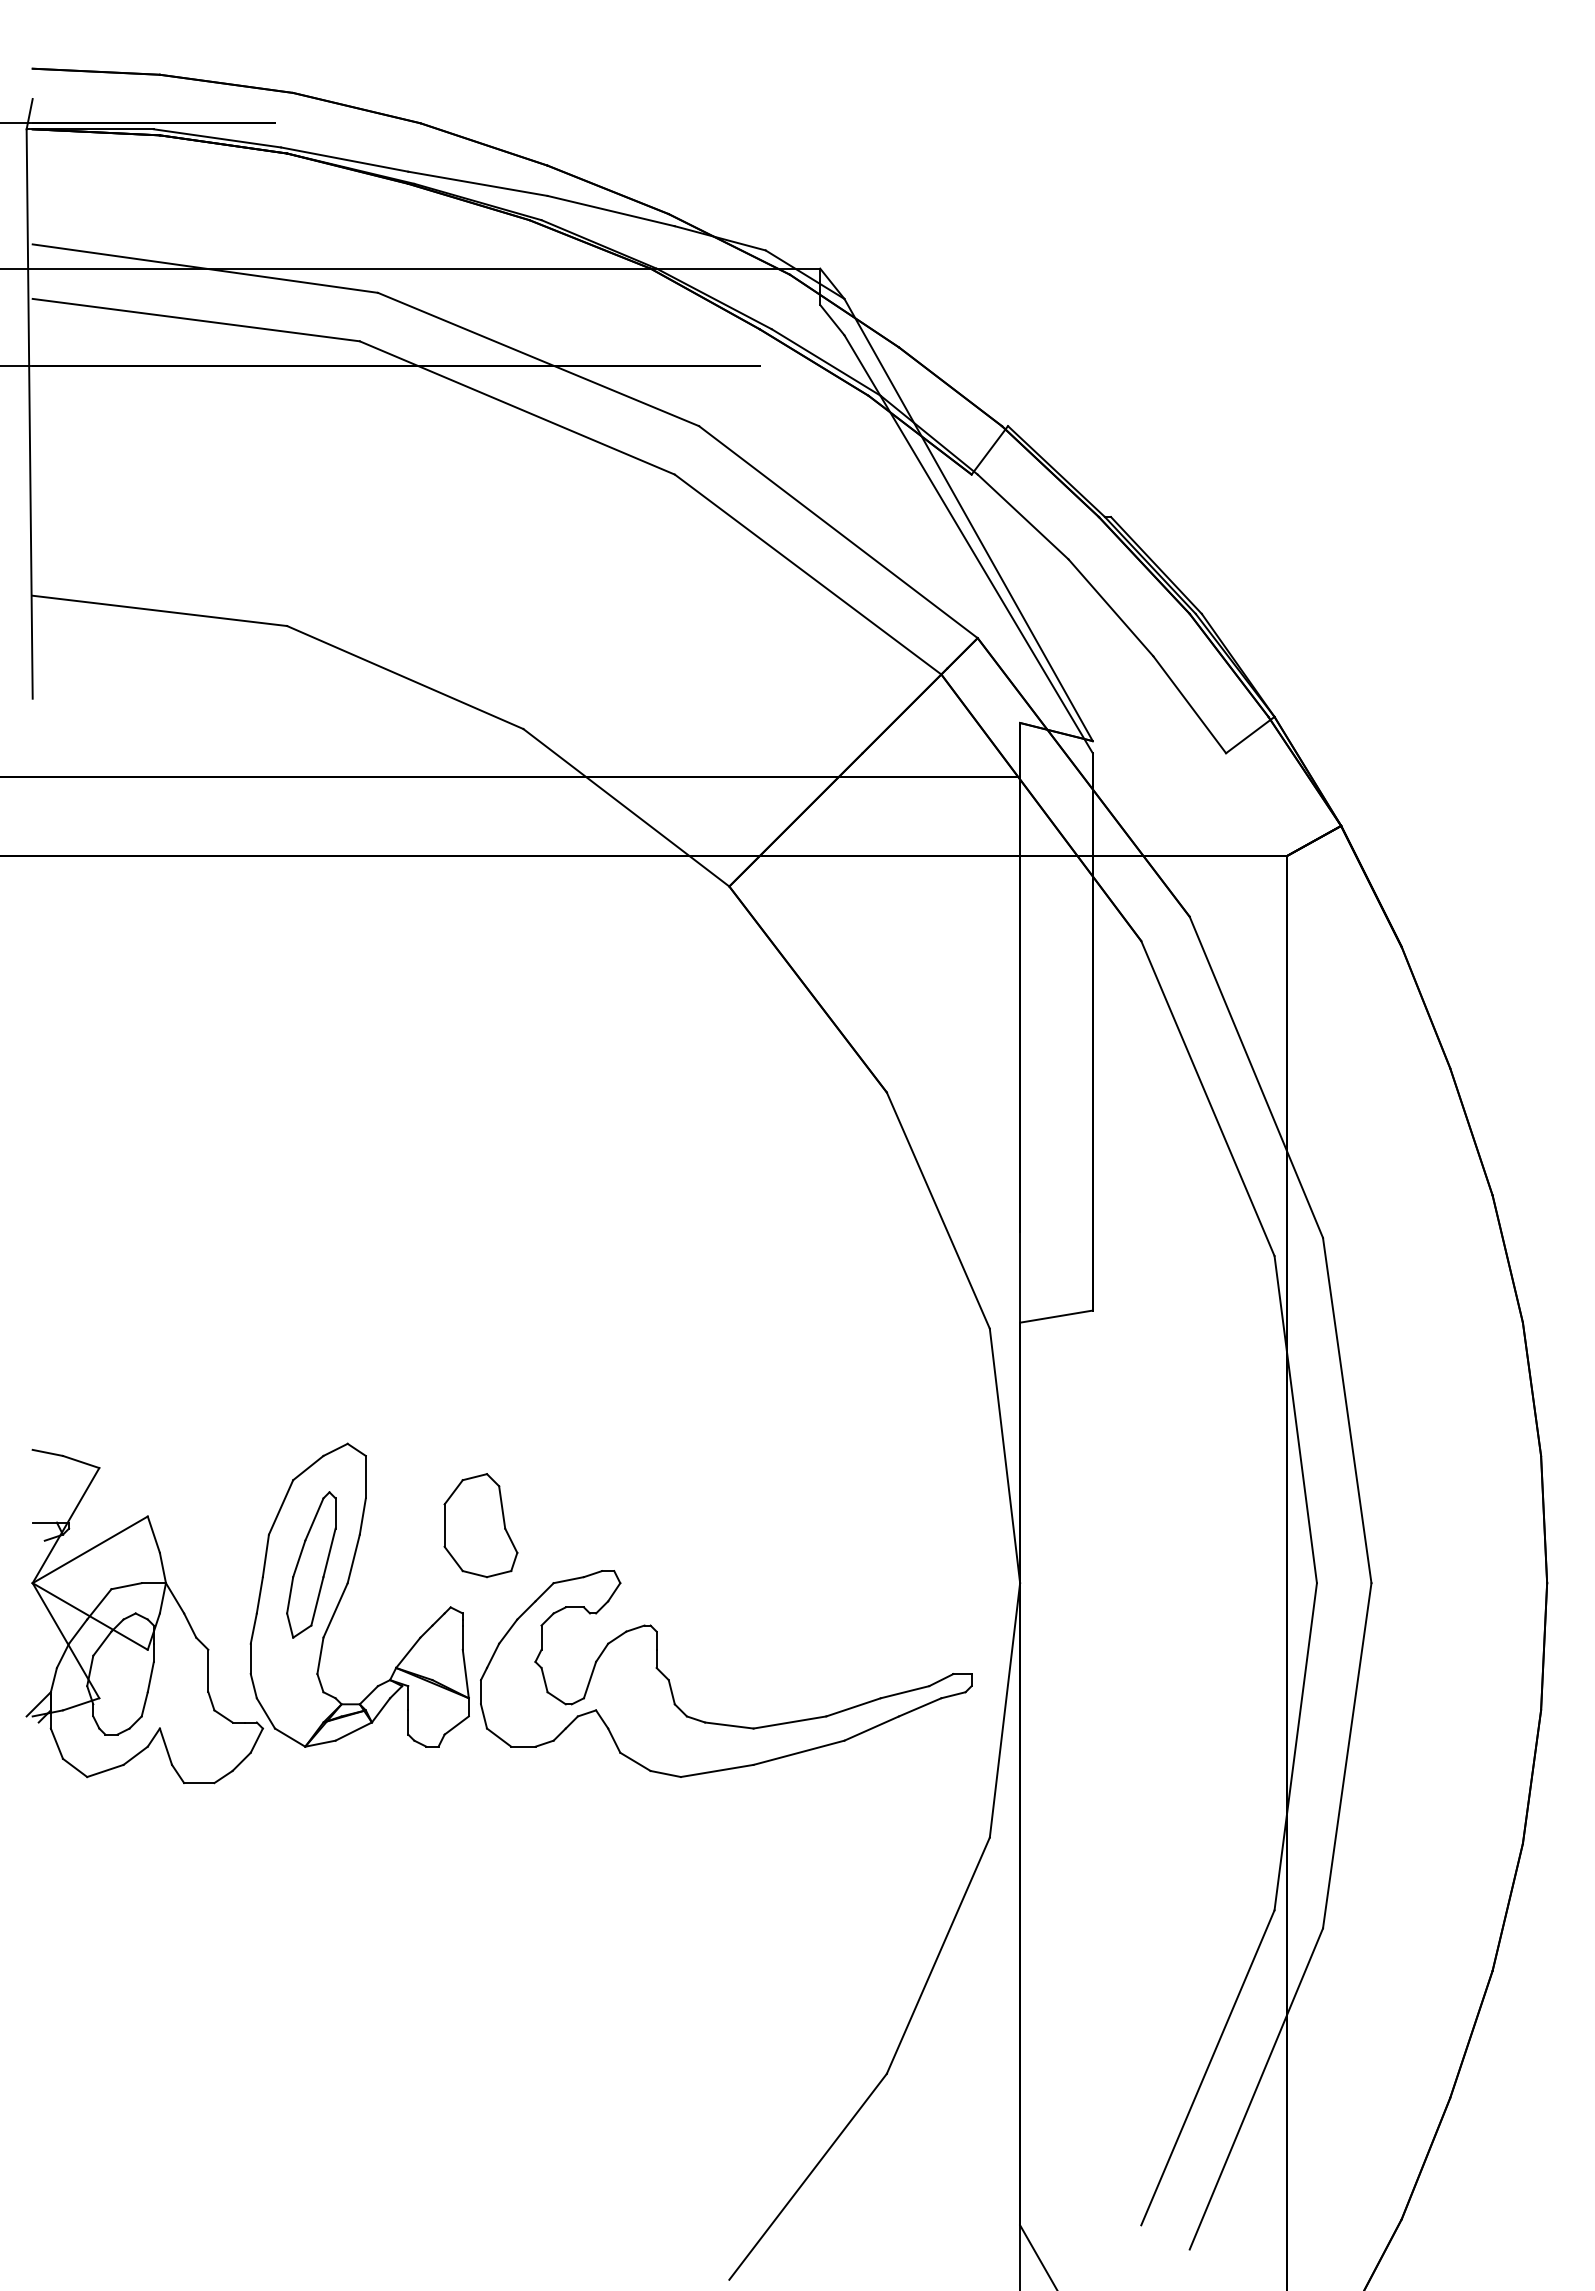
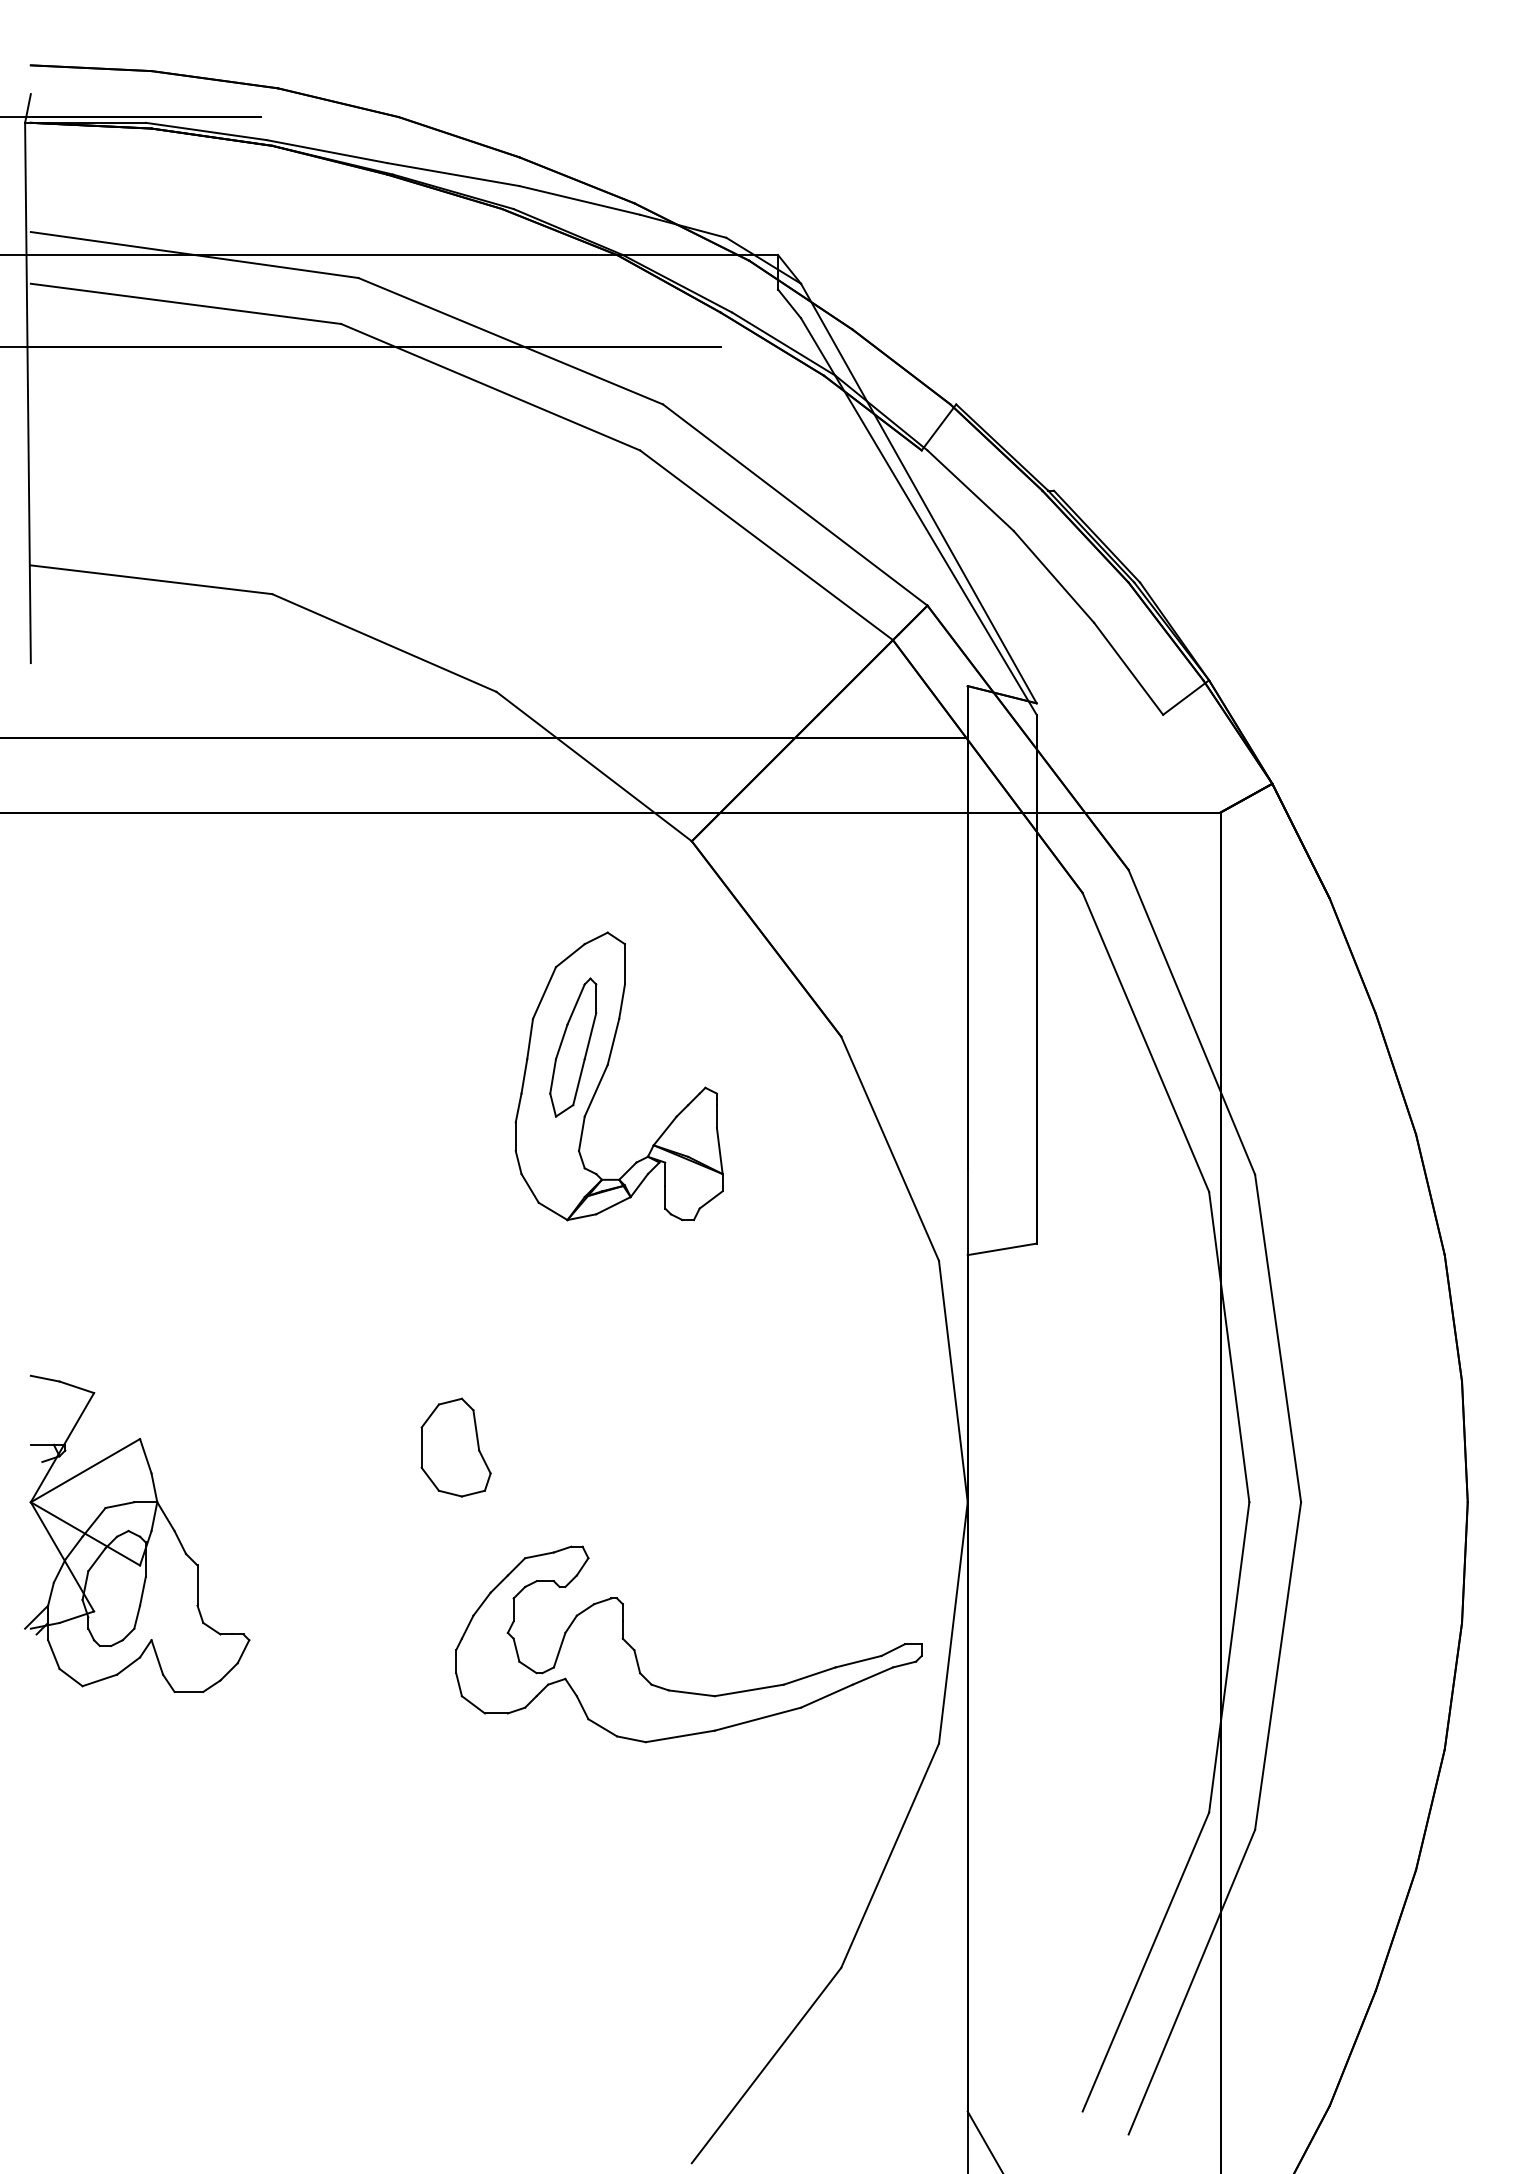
part: (346, 1588) -> (606, 1069), moved
part: (723, 1723) -> (686, 1691), moved

